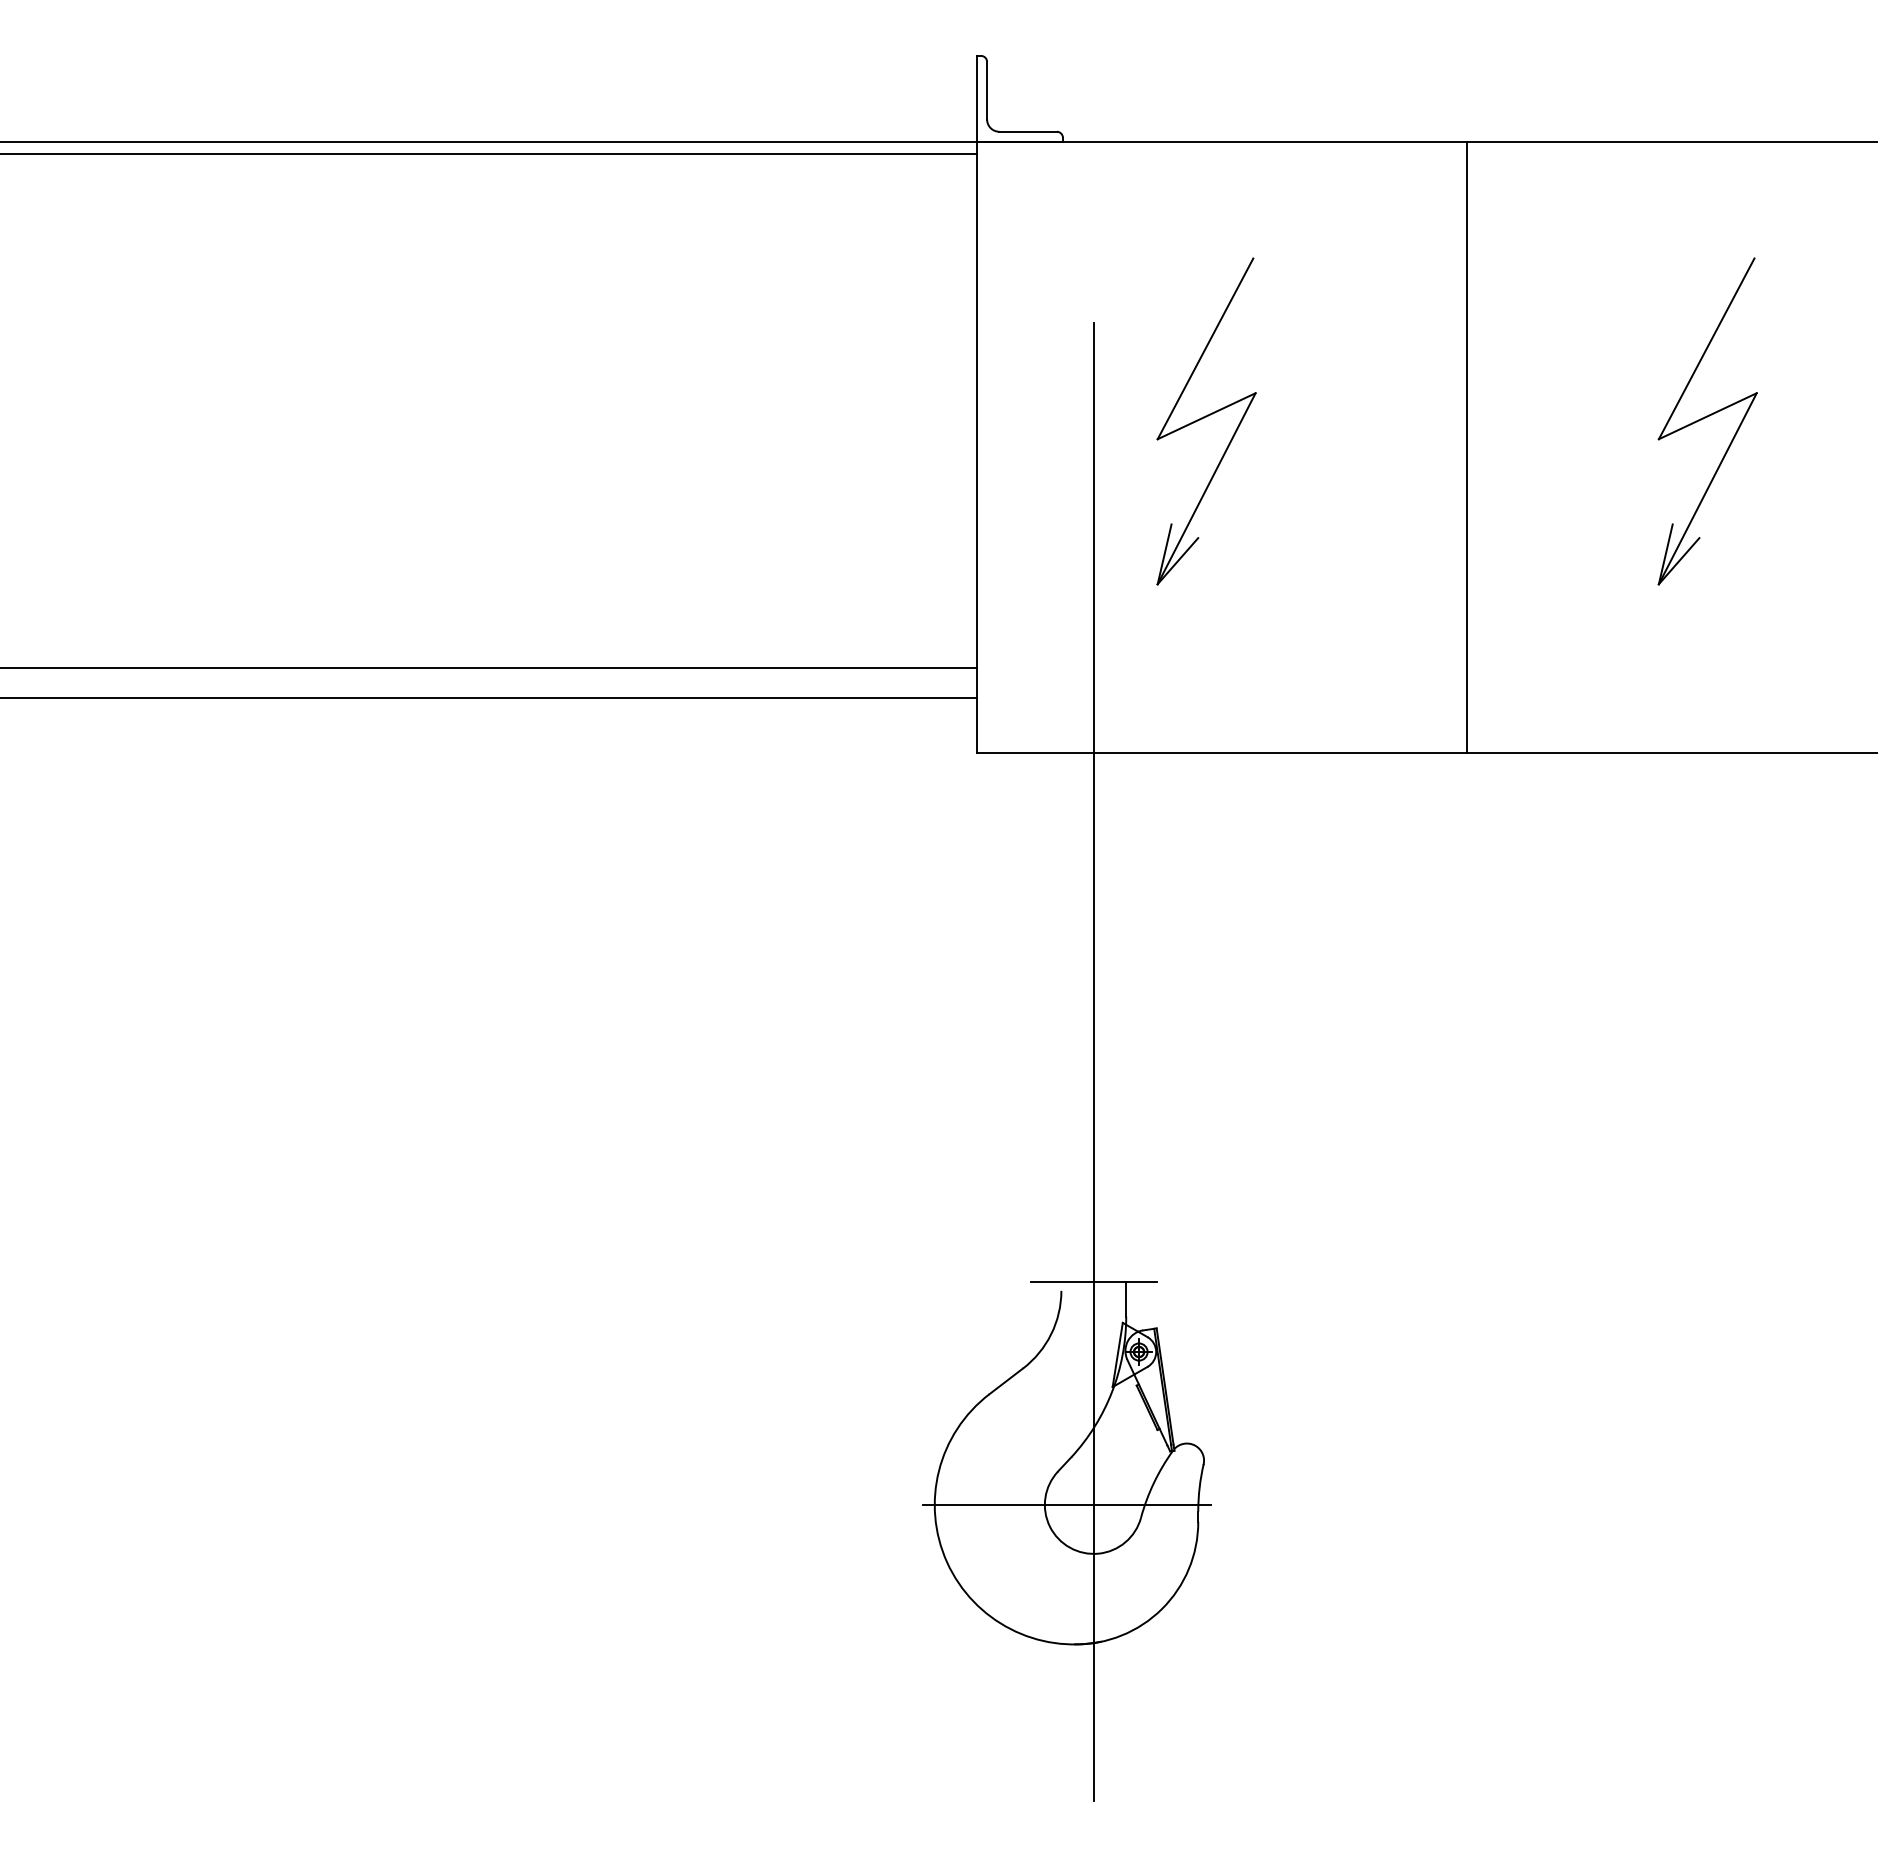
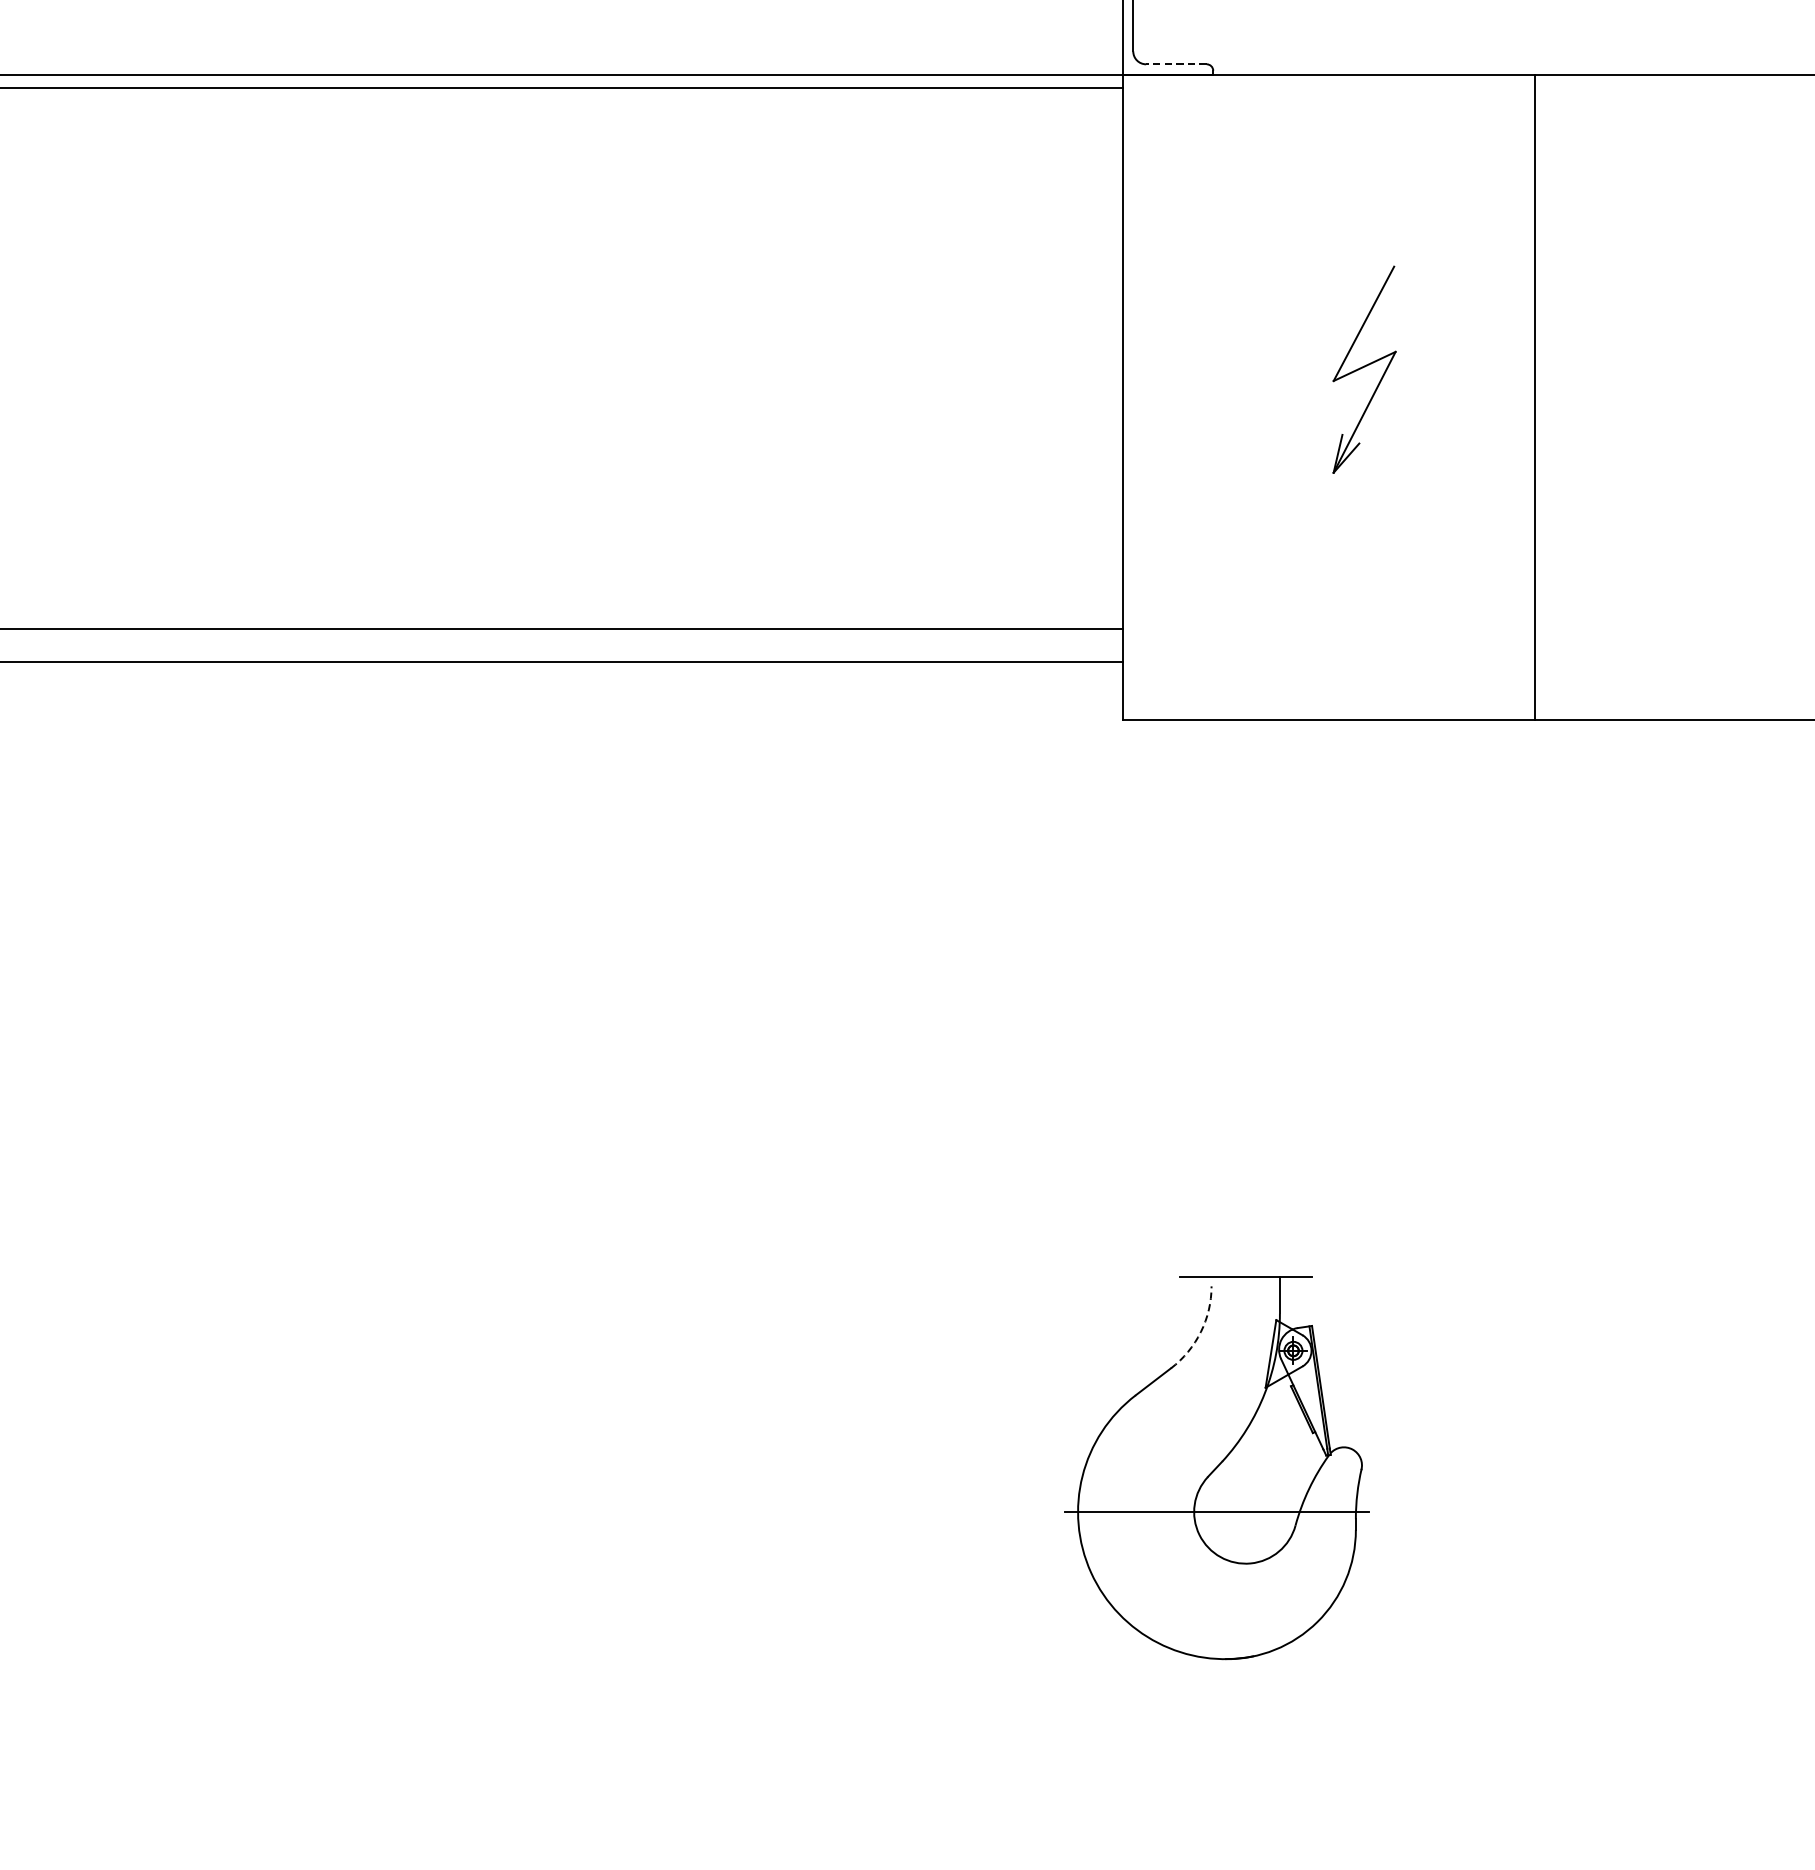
line: (1028, 131) -> (1176, 64), solid -> dashed
part: (1206, 421) -> (1364, 369), size x0.6
line: (1466, 447) -> (1534, 397), moved
line: (1093, 1062) -> (1245, 1045), removed
arc: (1051, 1334) -> (1201, 1332), solid -> dashed

